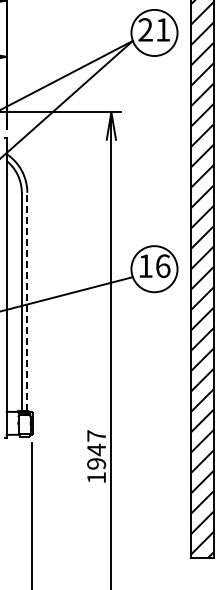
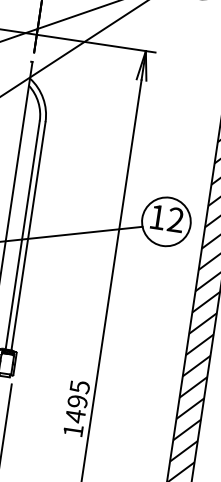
text: (162, 266) -> (175, 220), 16 -> 12
line: (27, 301) -> (28, 235), dashed -> solid
text: (96, 450) -> (77, 402), 1947 -> 1495

